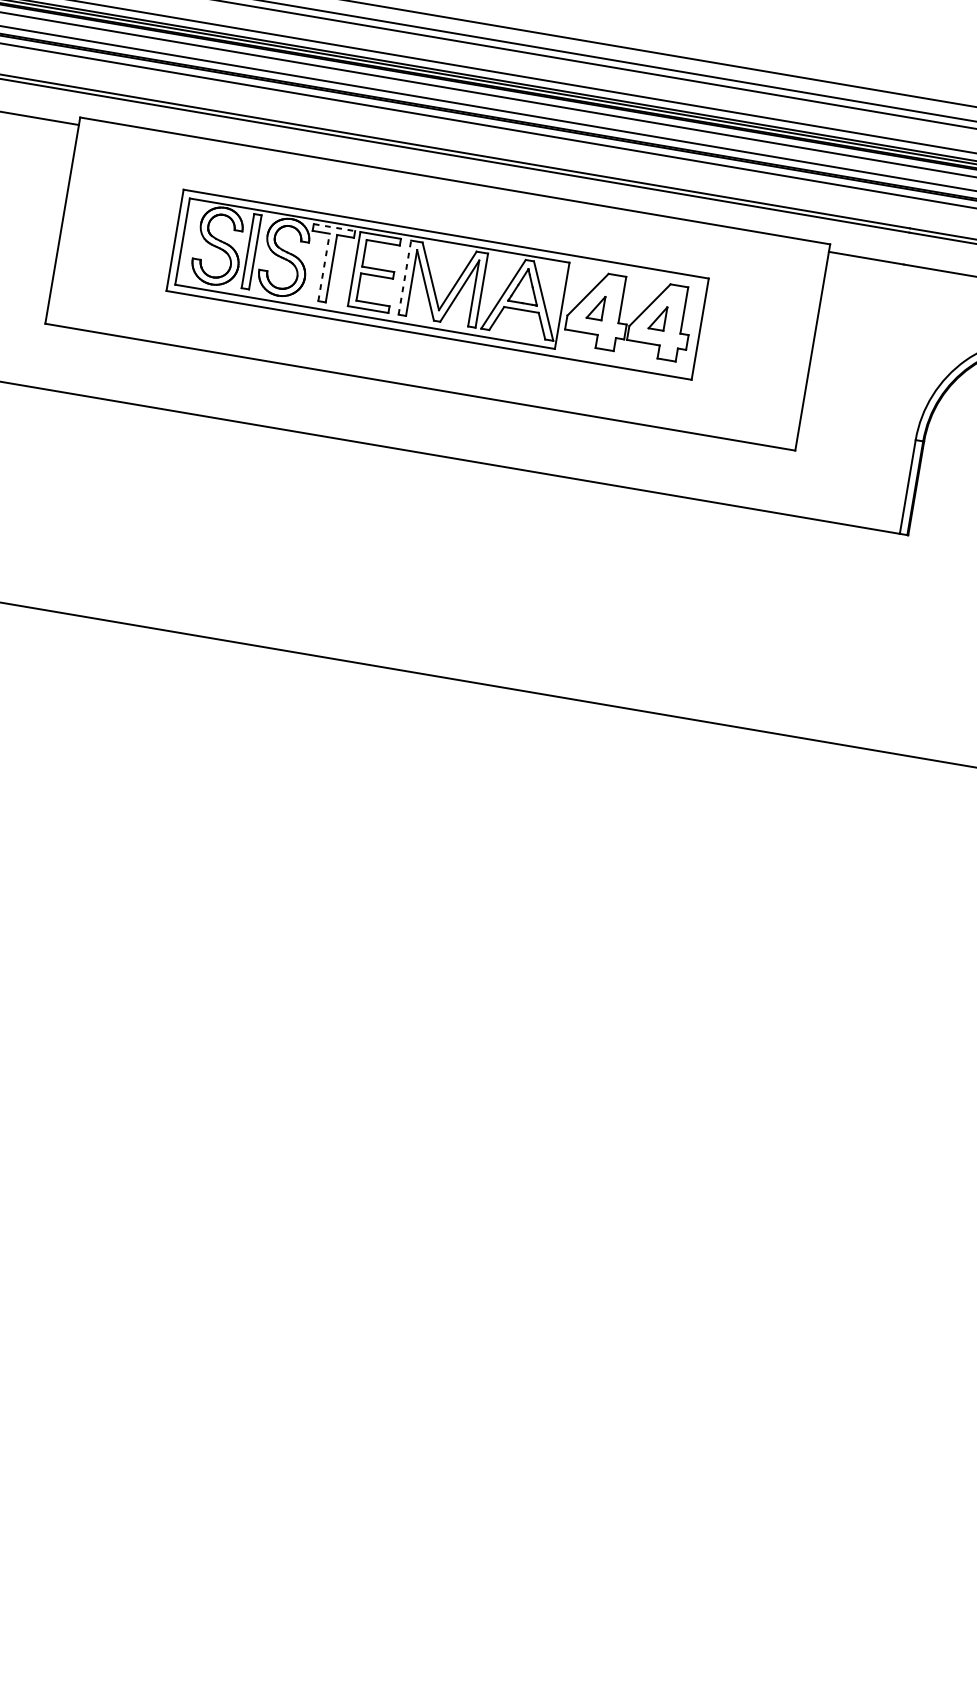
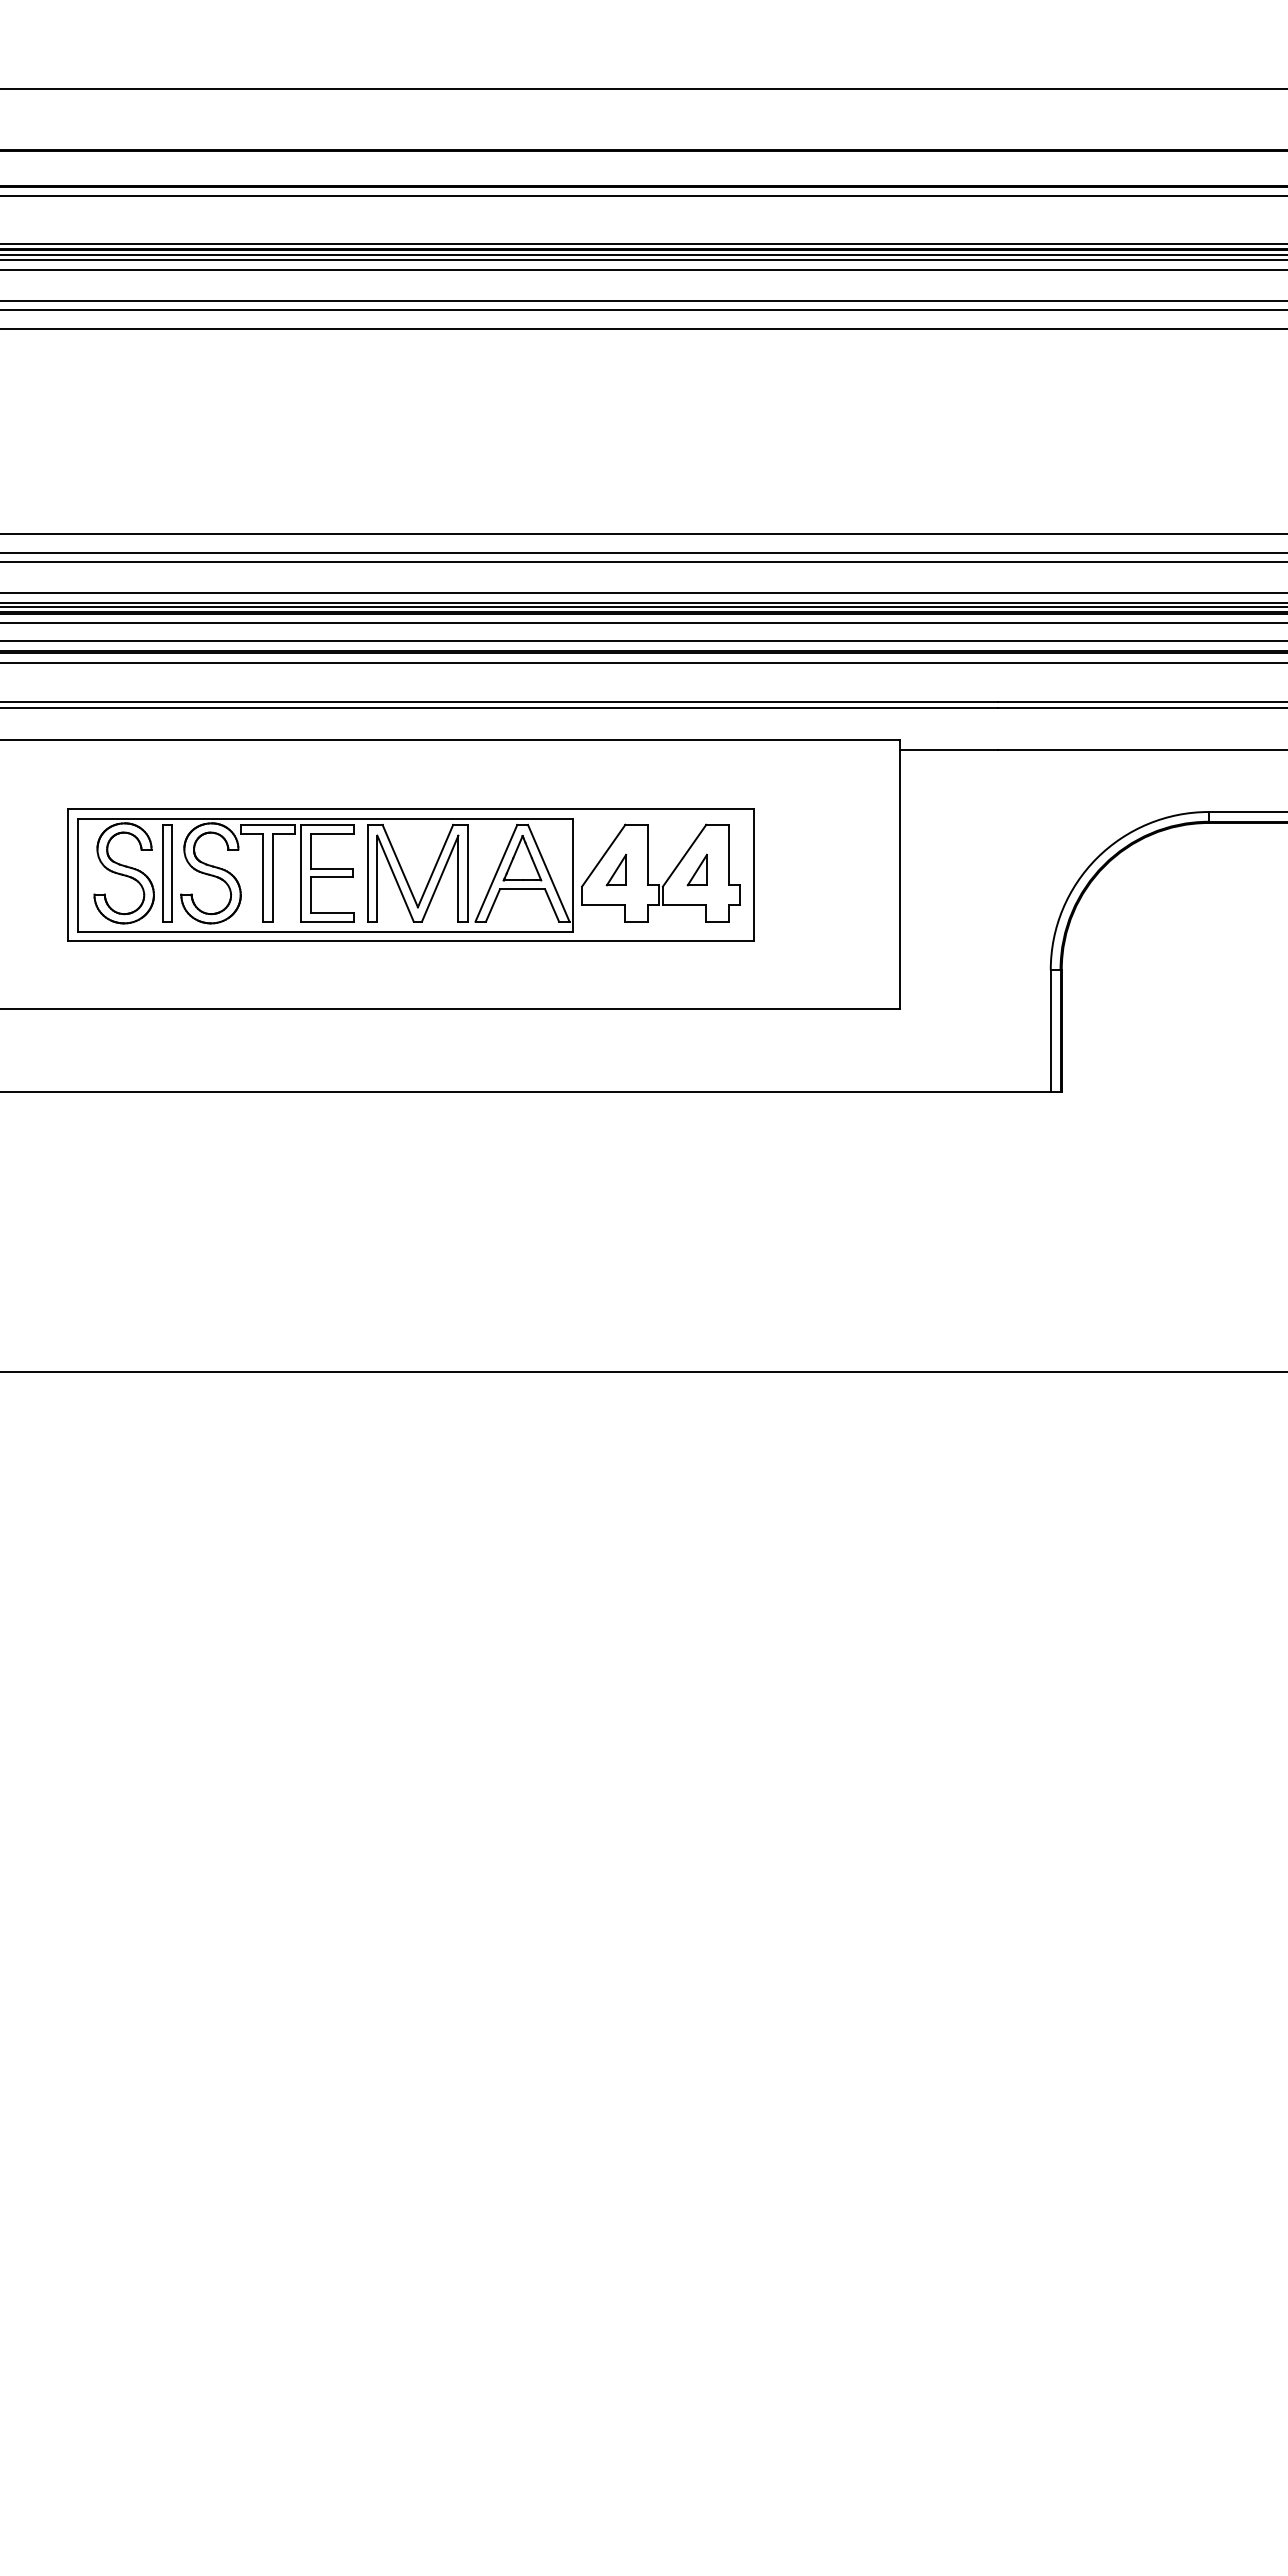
line: (334, 227) -> (267, 824), dashed -> solid
line: (323, 267) -> (262, 877), dashed -> solid
line: (404, 277) -> (367, 872), dashed -> solid

